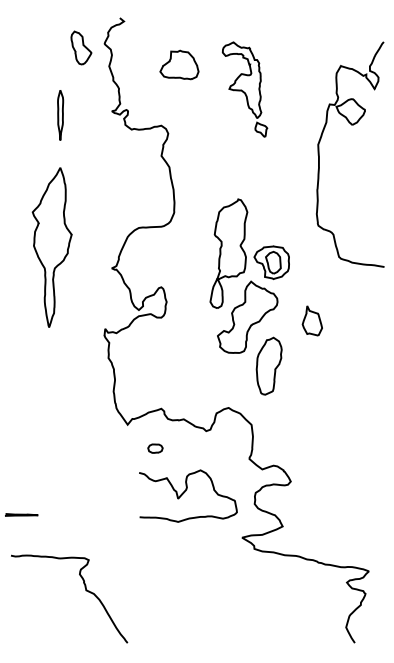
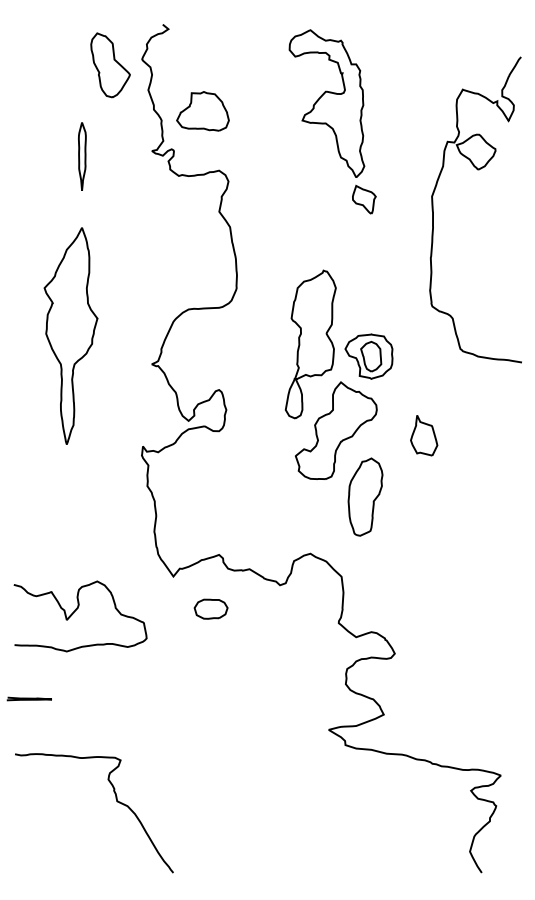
part: (81, 47) -> (110, 64), size x1.43
part: (179, 64) -> (203, 110), moved
part: (244, 89) -> (331, 121), size x1.43
part: (155, 448) -> (211, 608), size x1.67
curve: (185, 492) -> (76, 611), moved

